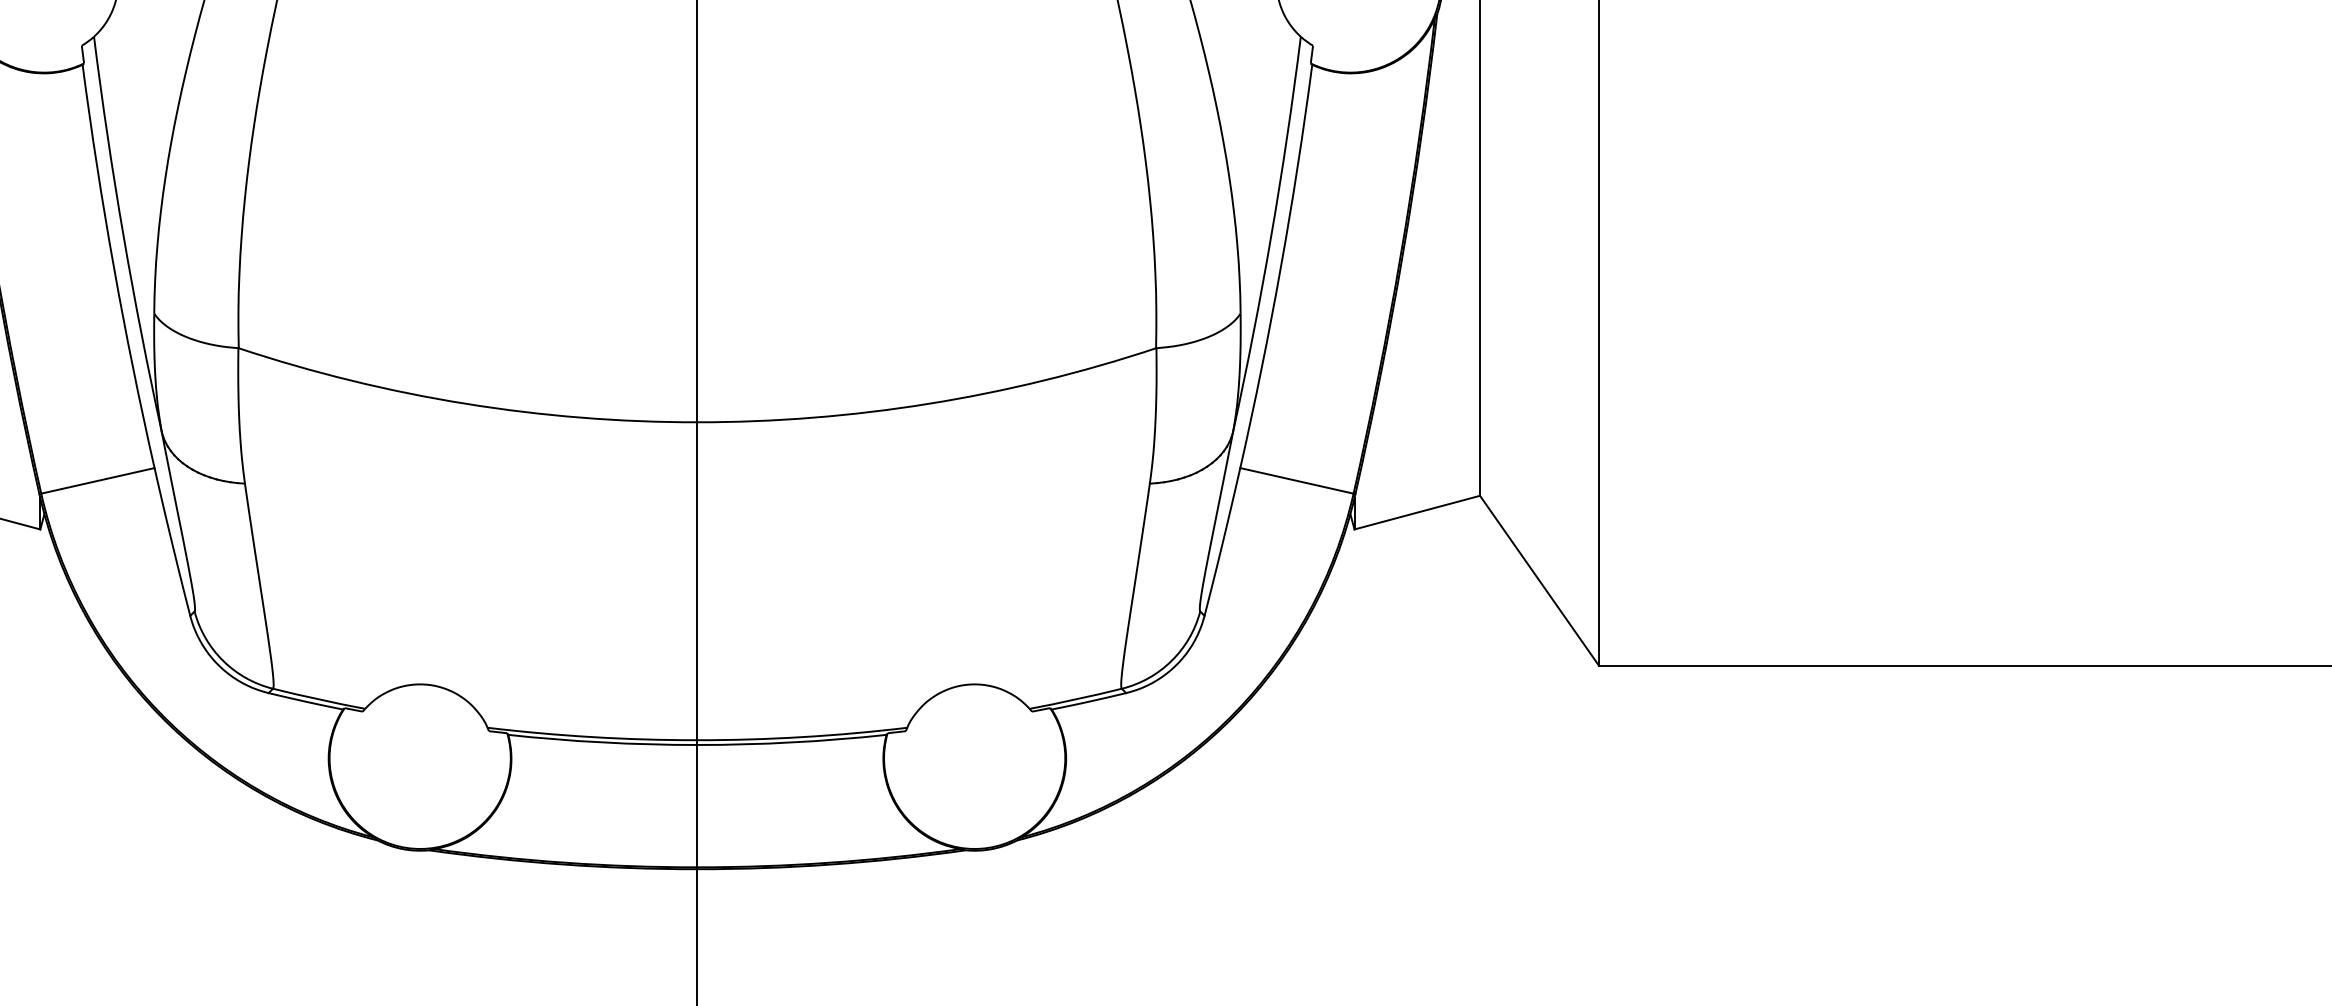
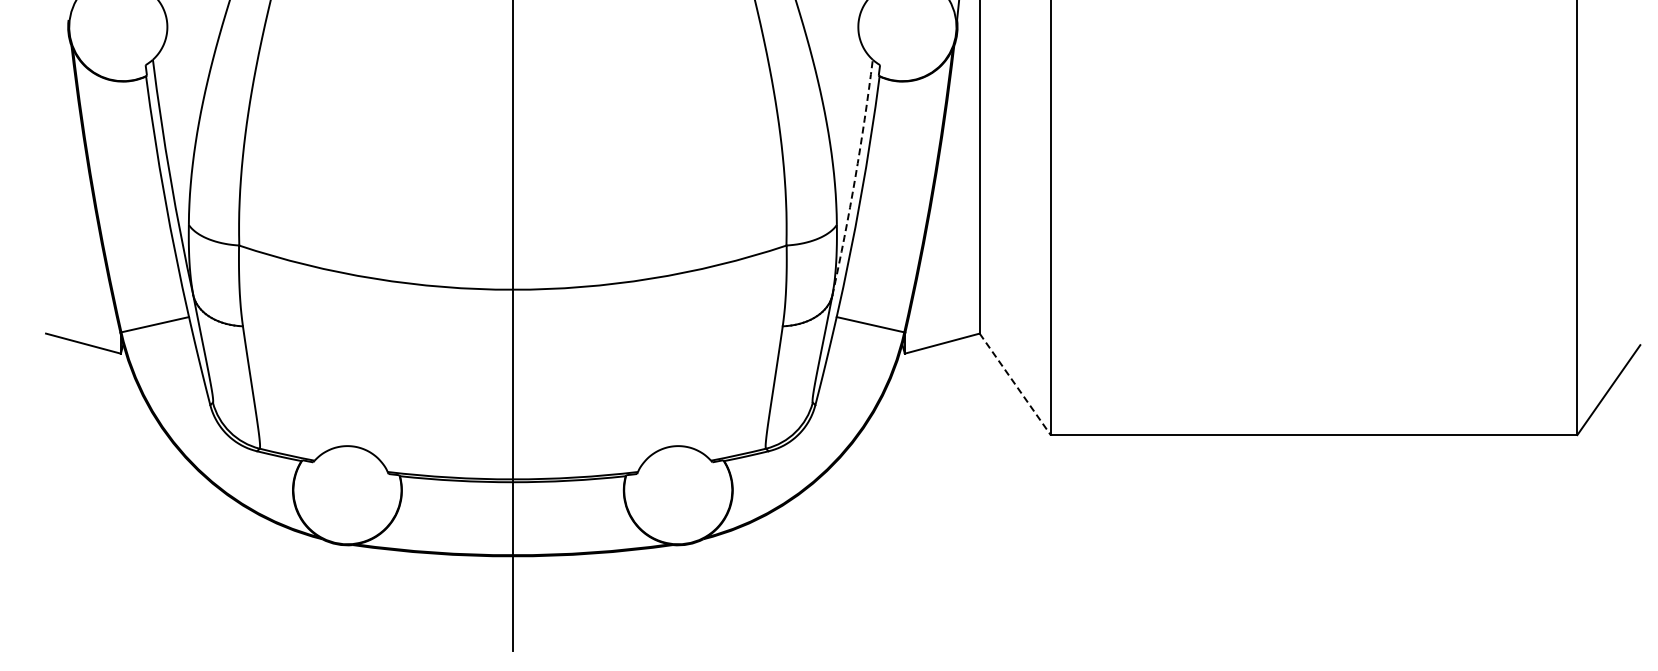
arc: (1271, 235) -> (855, 178), solid -> dashed
line: (1540, 581) -> (1015, 384), solid -> dashed

